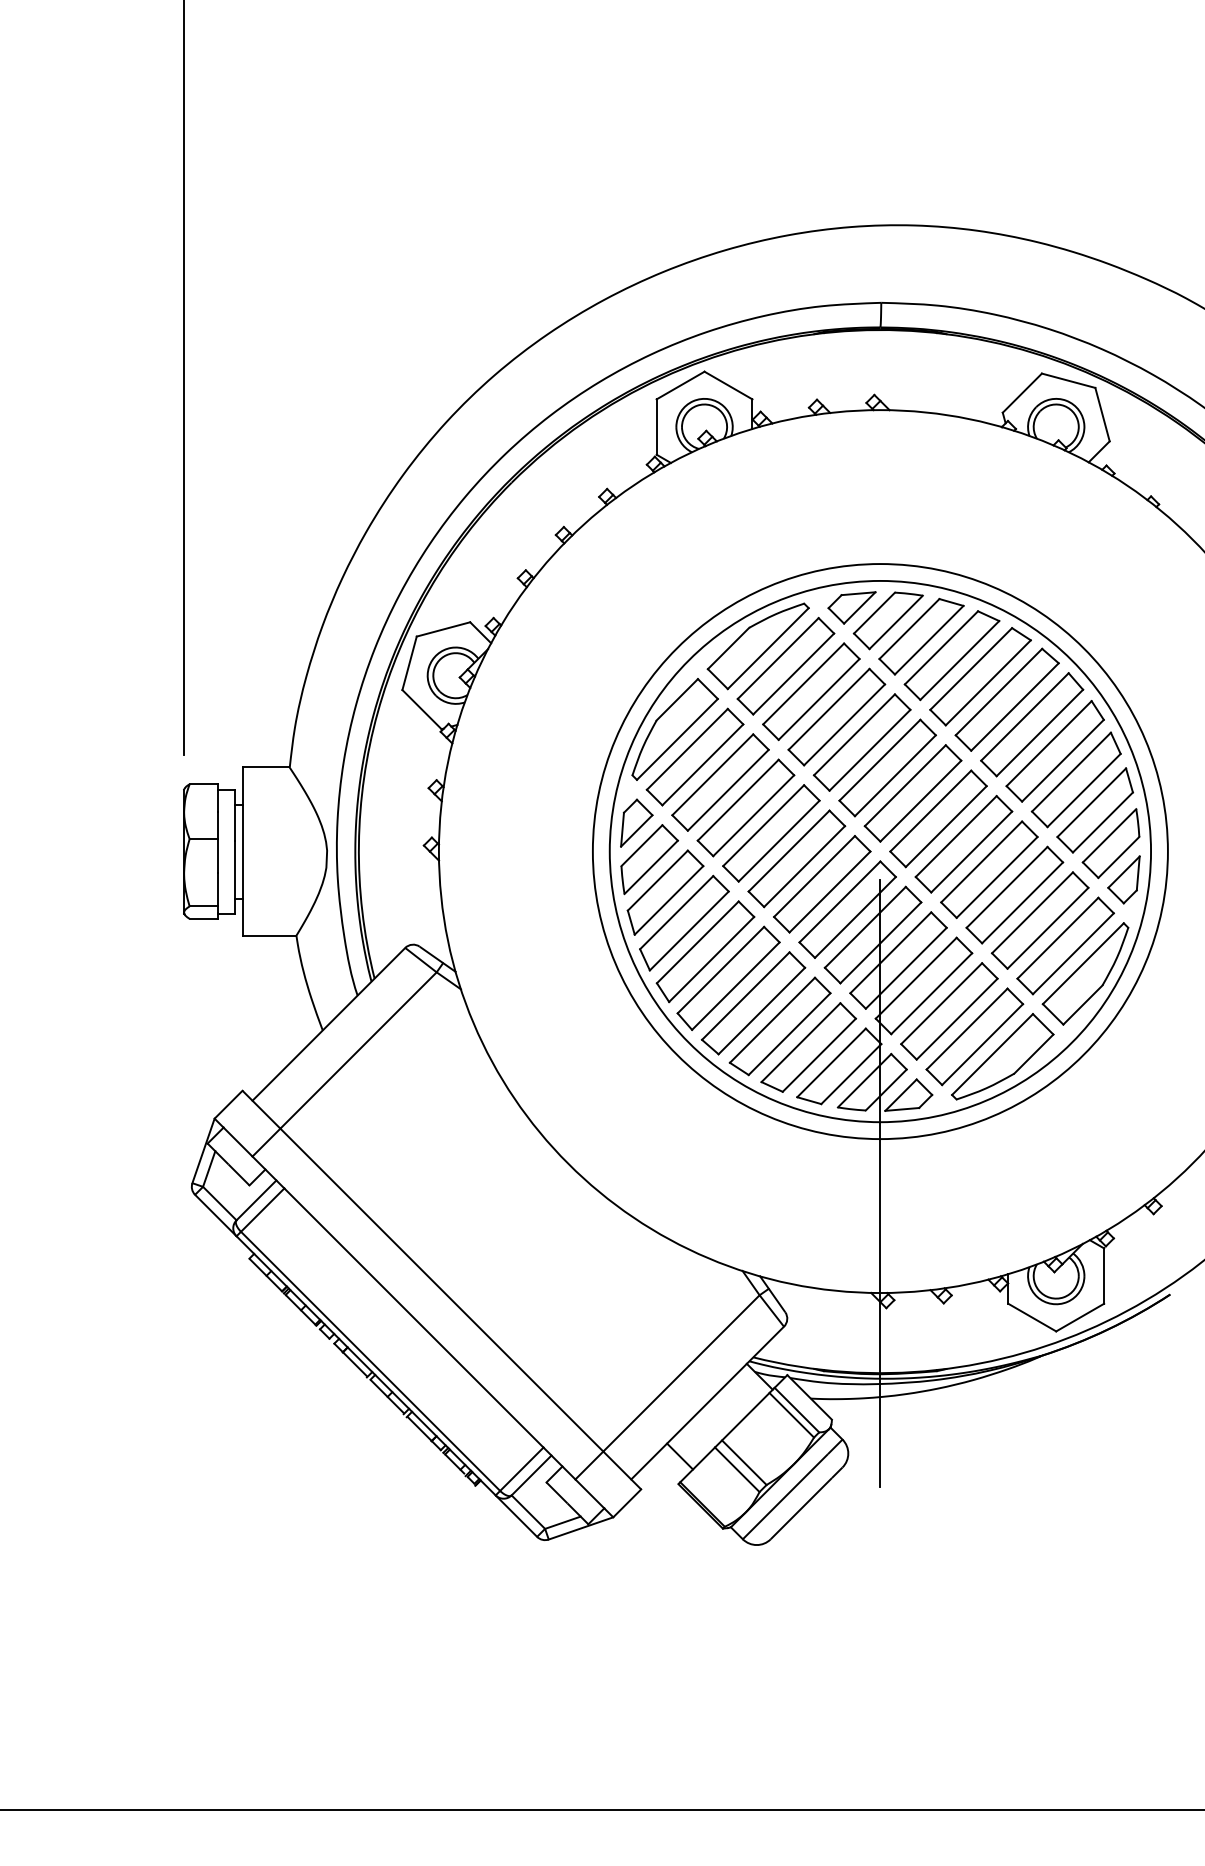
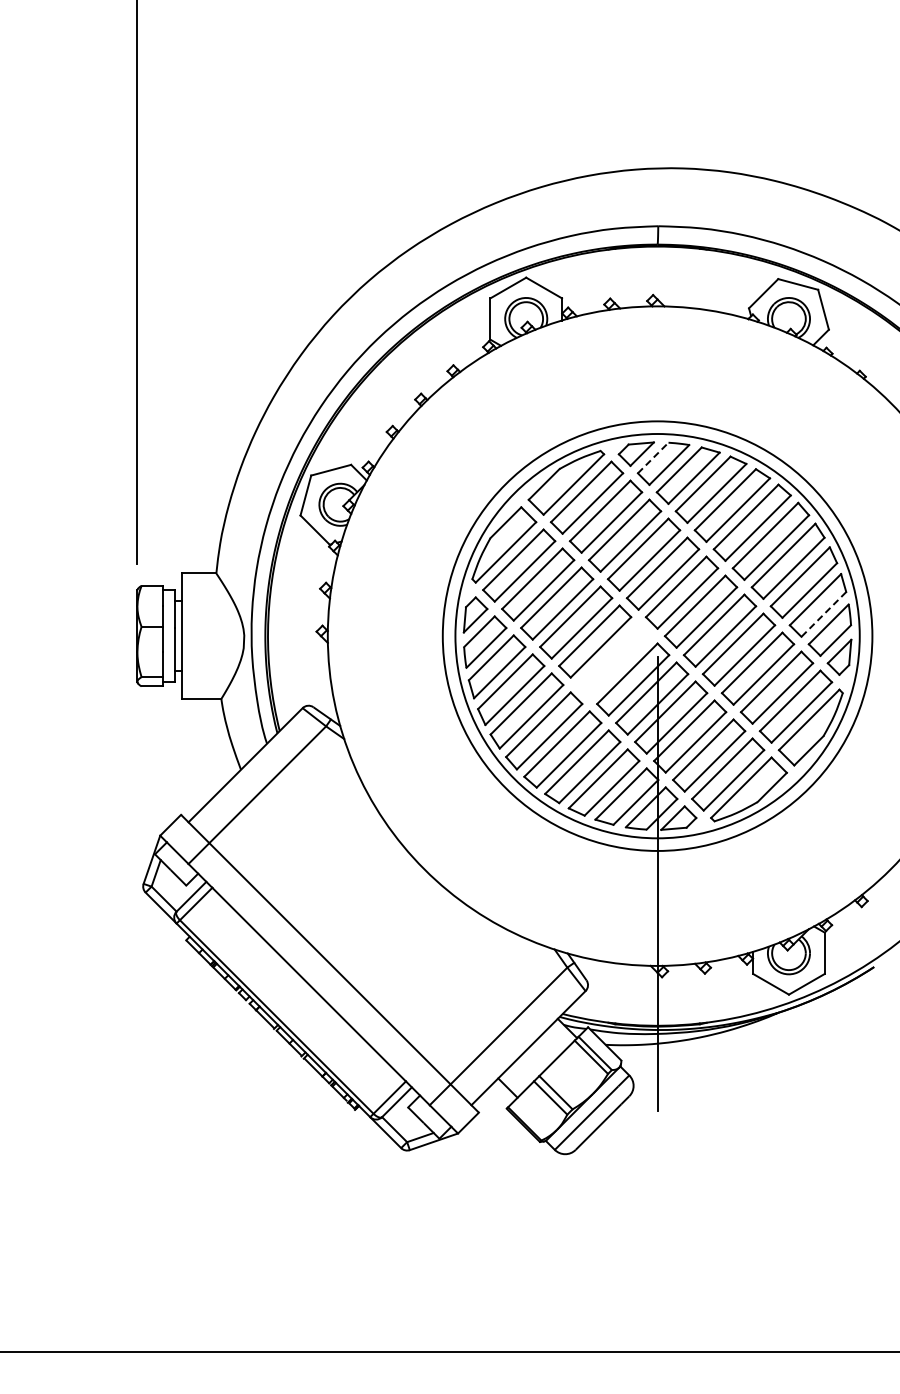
line: (874, 613) -> (653, 458), solid -> dashed
line: (1102, 822) -> (823, 614), solid -> dashed
part: (822, 884) -> (614, 660), removed

